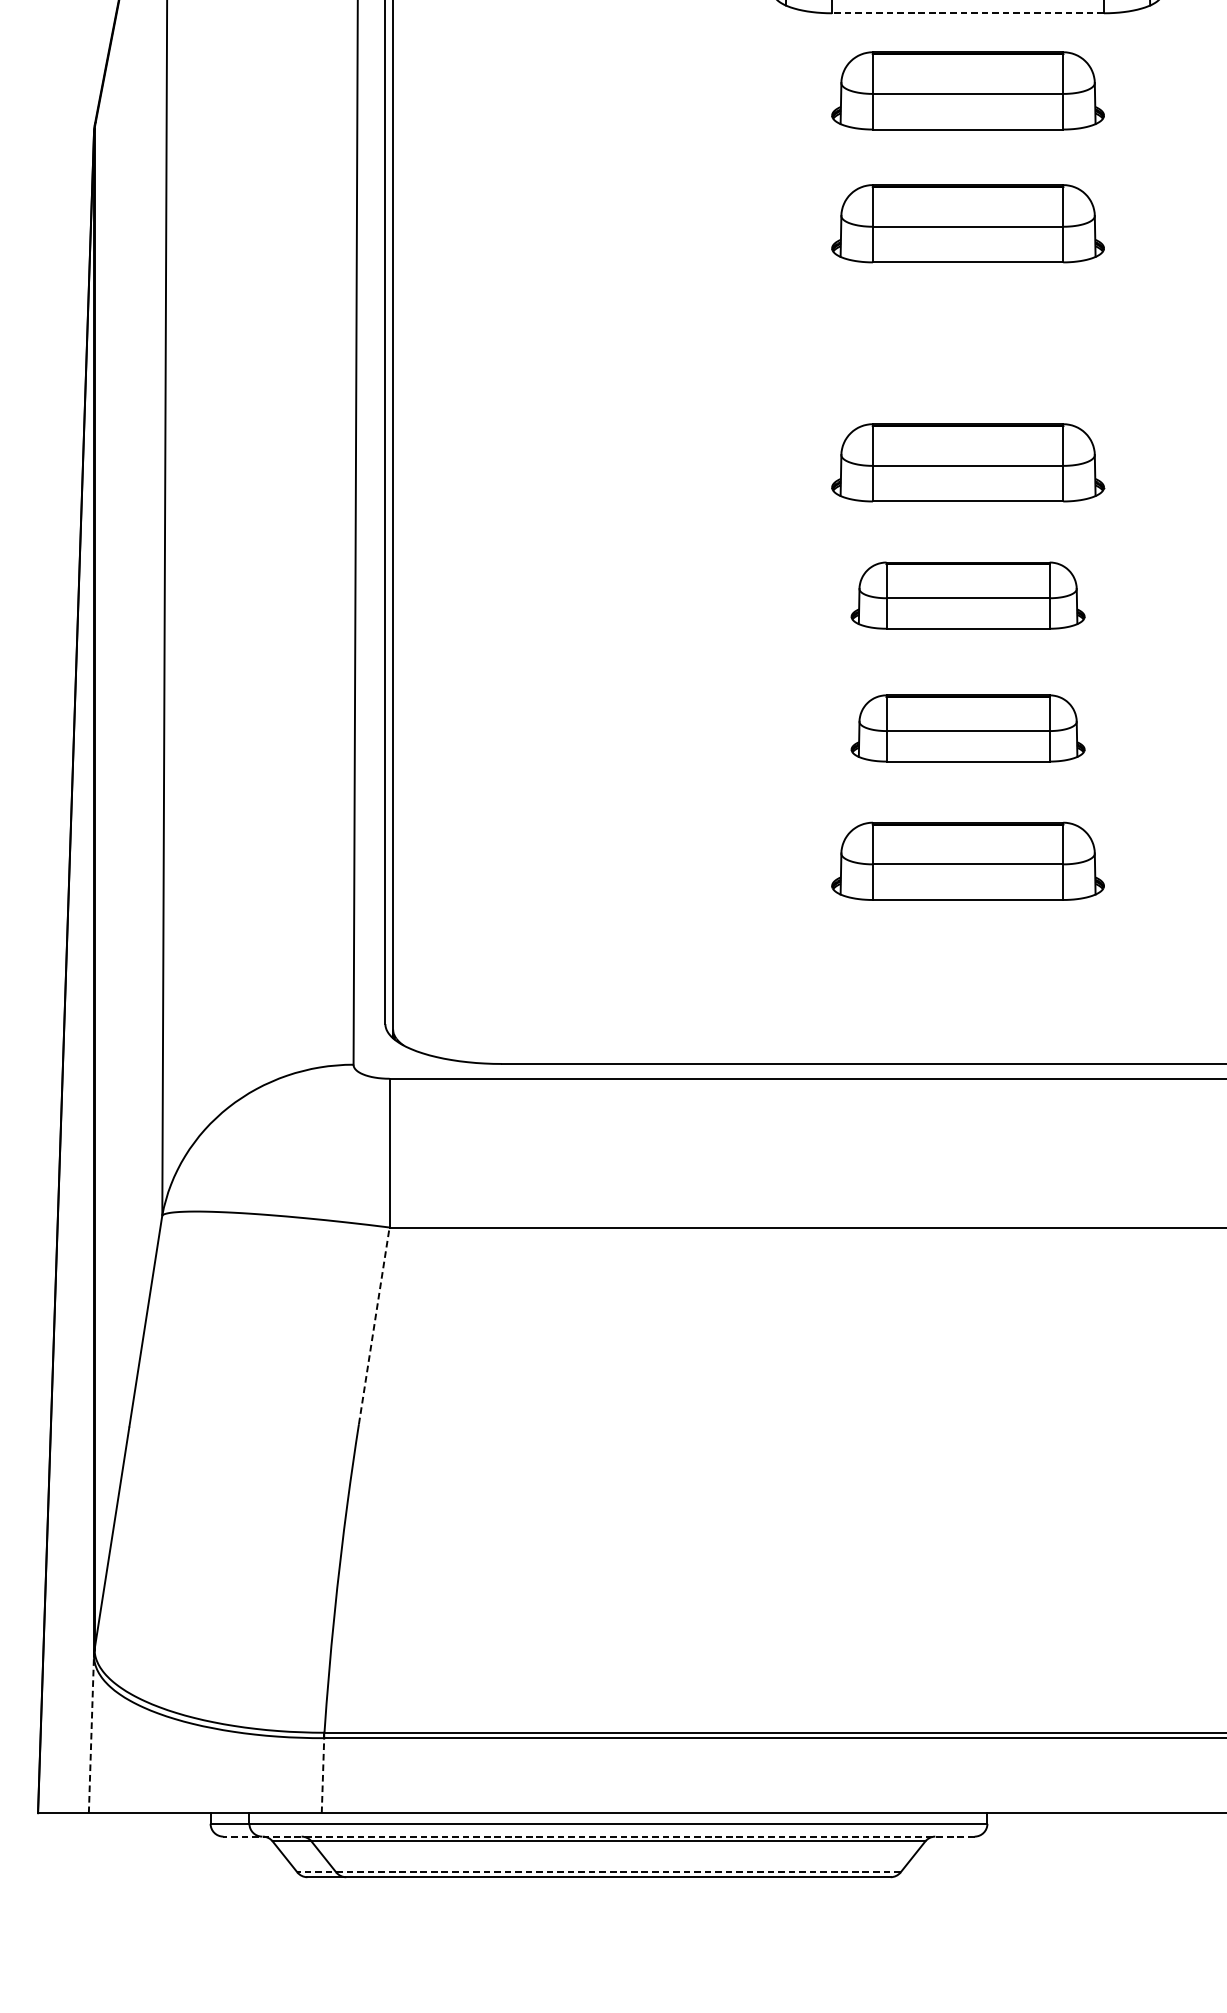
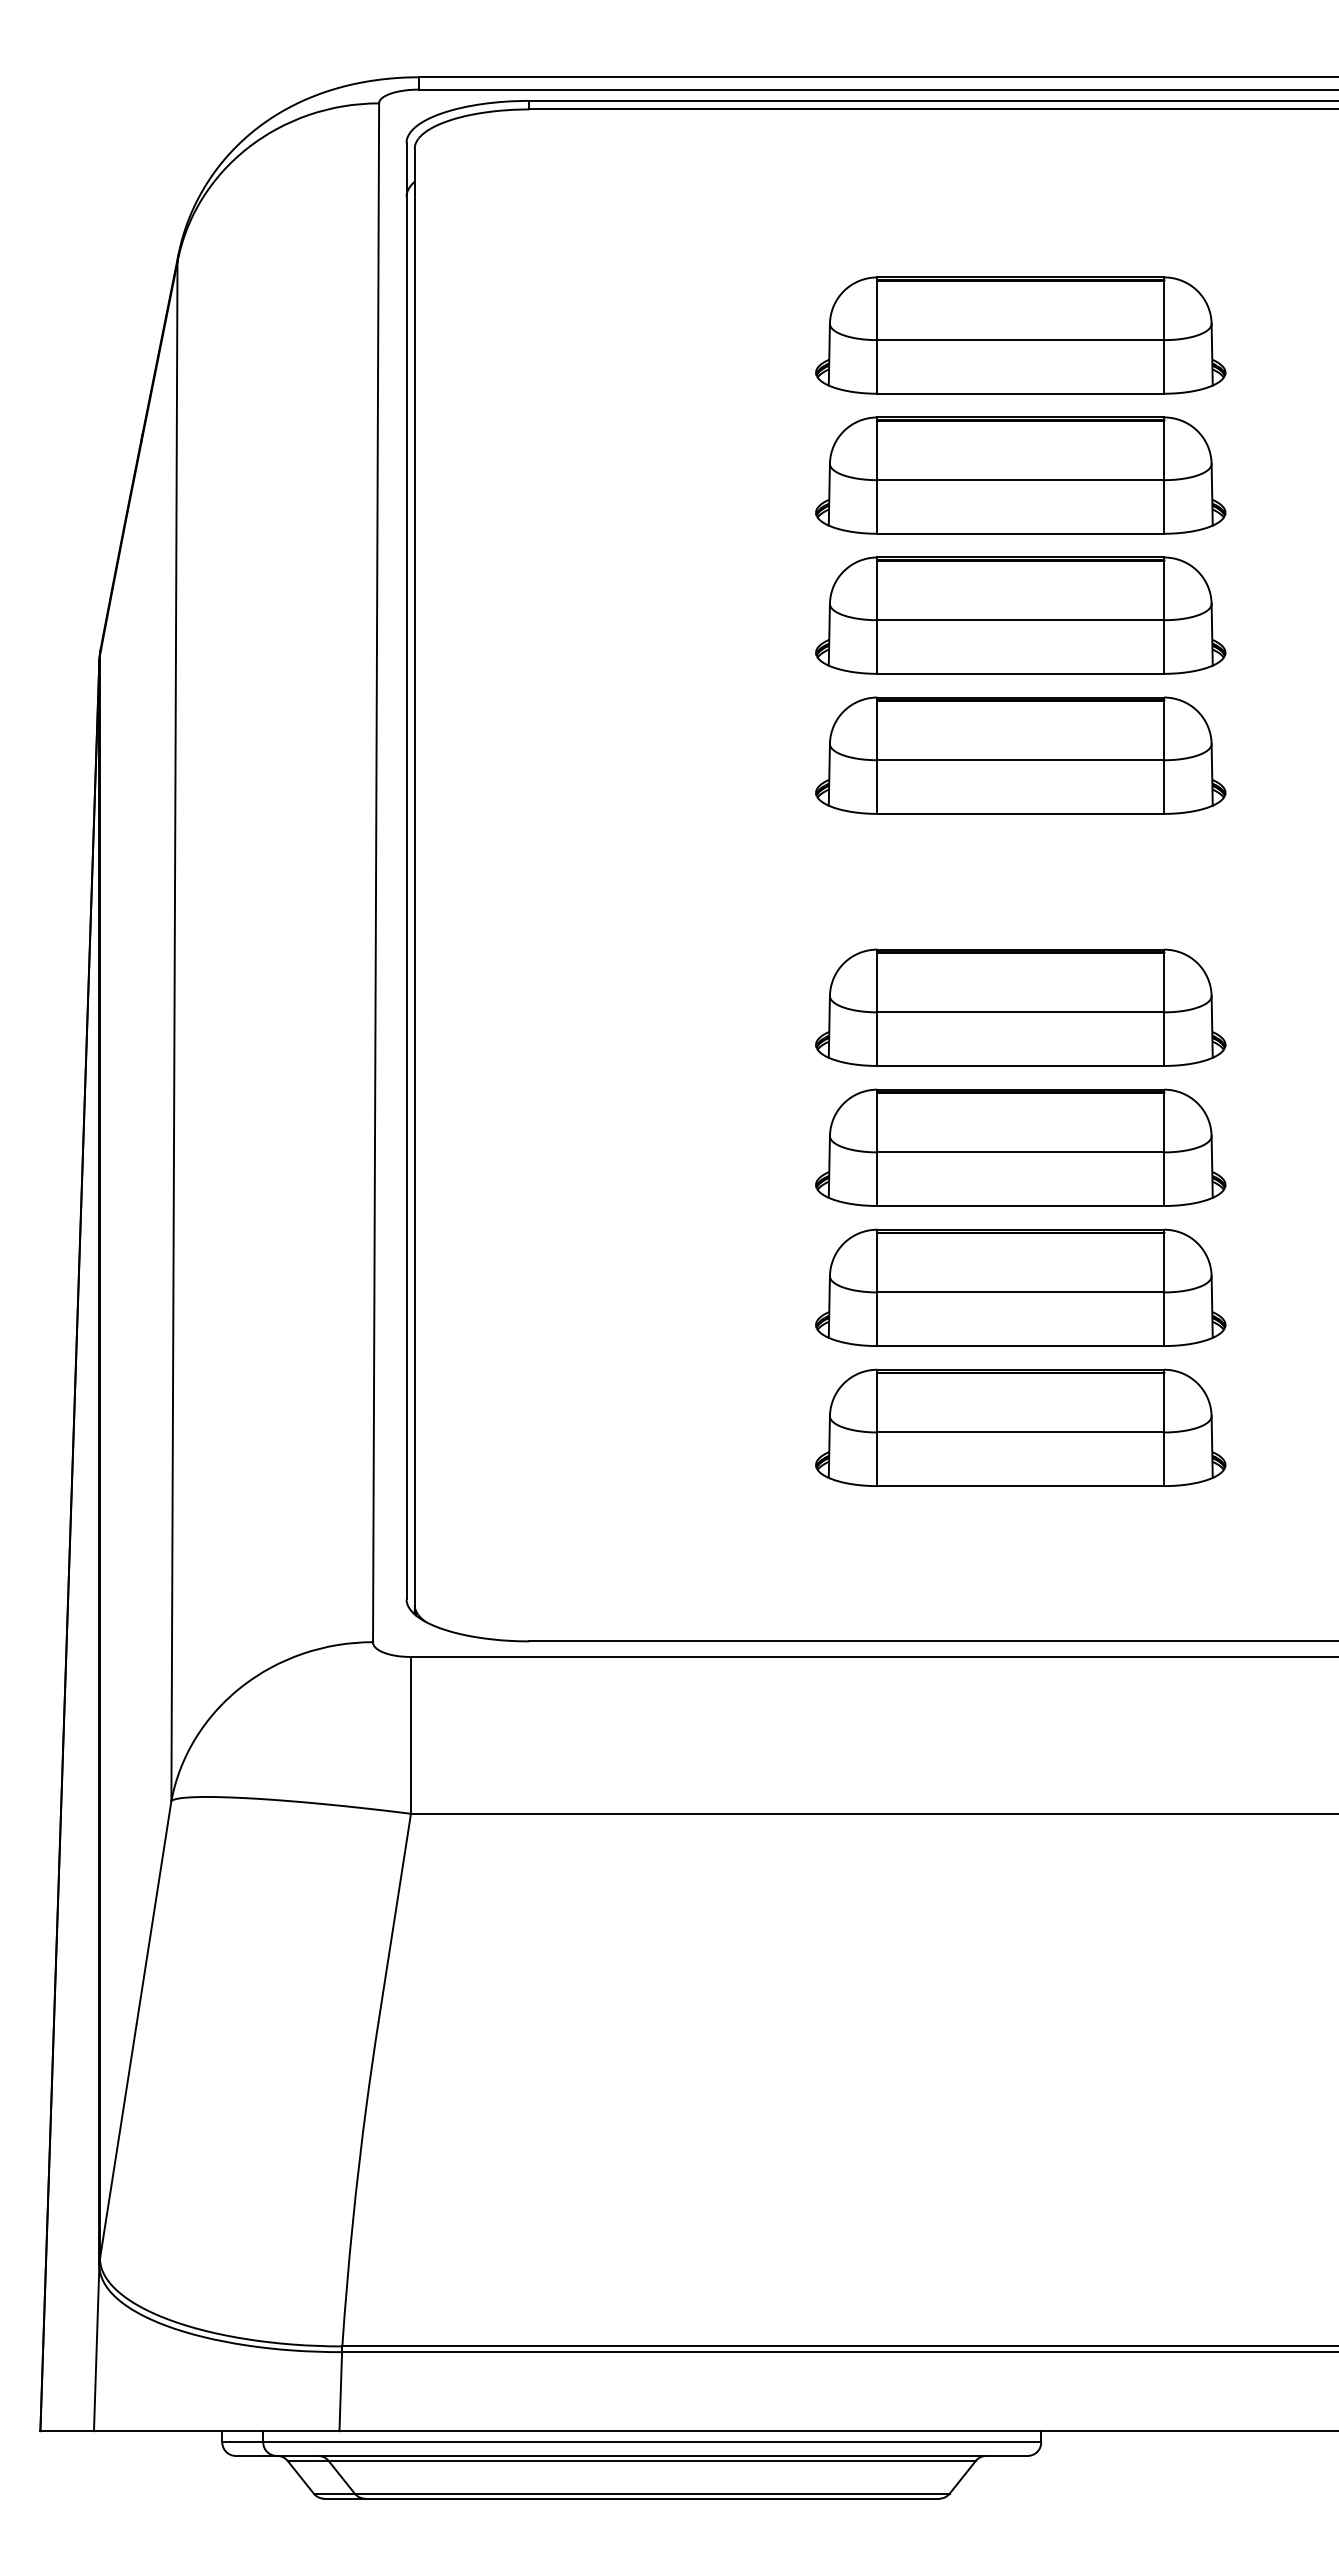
line: (967, 13) -> (1020, 533), dashed -> solid
part: (967, 90) -> (1020, 615), size x1.43
part: (967, 223) -> (1020, 755), size x1.43
part: (967, 462) -> (1020, 1007), size x1.43
part: (967, 595) -> (1020, 1147), size x1.67
part: (967, 728) -> (1020, 1287), size x1.67
part: (967, 861) -> (1020, 1427), size x1.43
line: (373, 1325) -> (394, 1917), dashed -> solid
line: (91, 1733) -> (96, 2347), dashed -> solid
line: (322, 1775) -> (340, 2391), dashed -> solid
line: (598, 1836) -> (631, 2455), dashed -> solid
line: (598, 1872) -> (631, 2493), dashed -> solid

